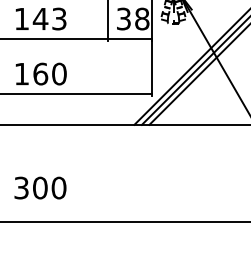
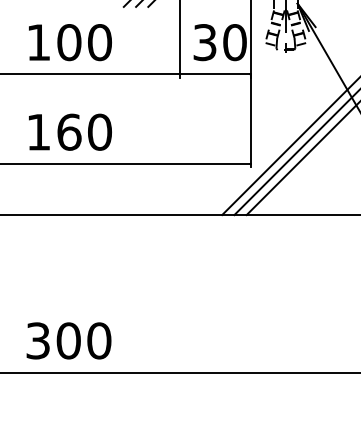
text: (49, 18) -> (83, 41), 143 -> 100
text: (142, 19) -> (235, 43), 38 -> 30
text: (40, 187) -> (69, 339), moved

